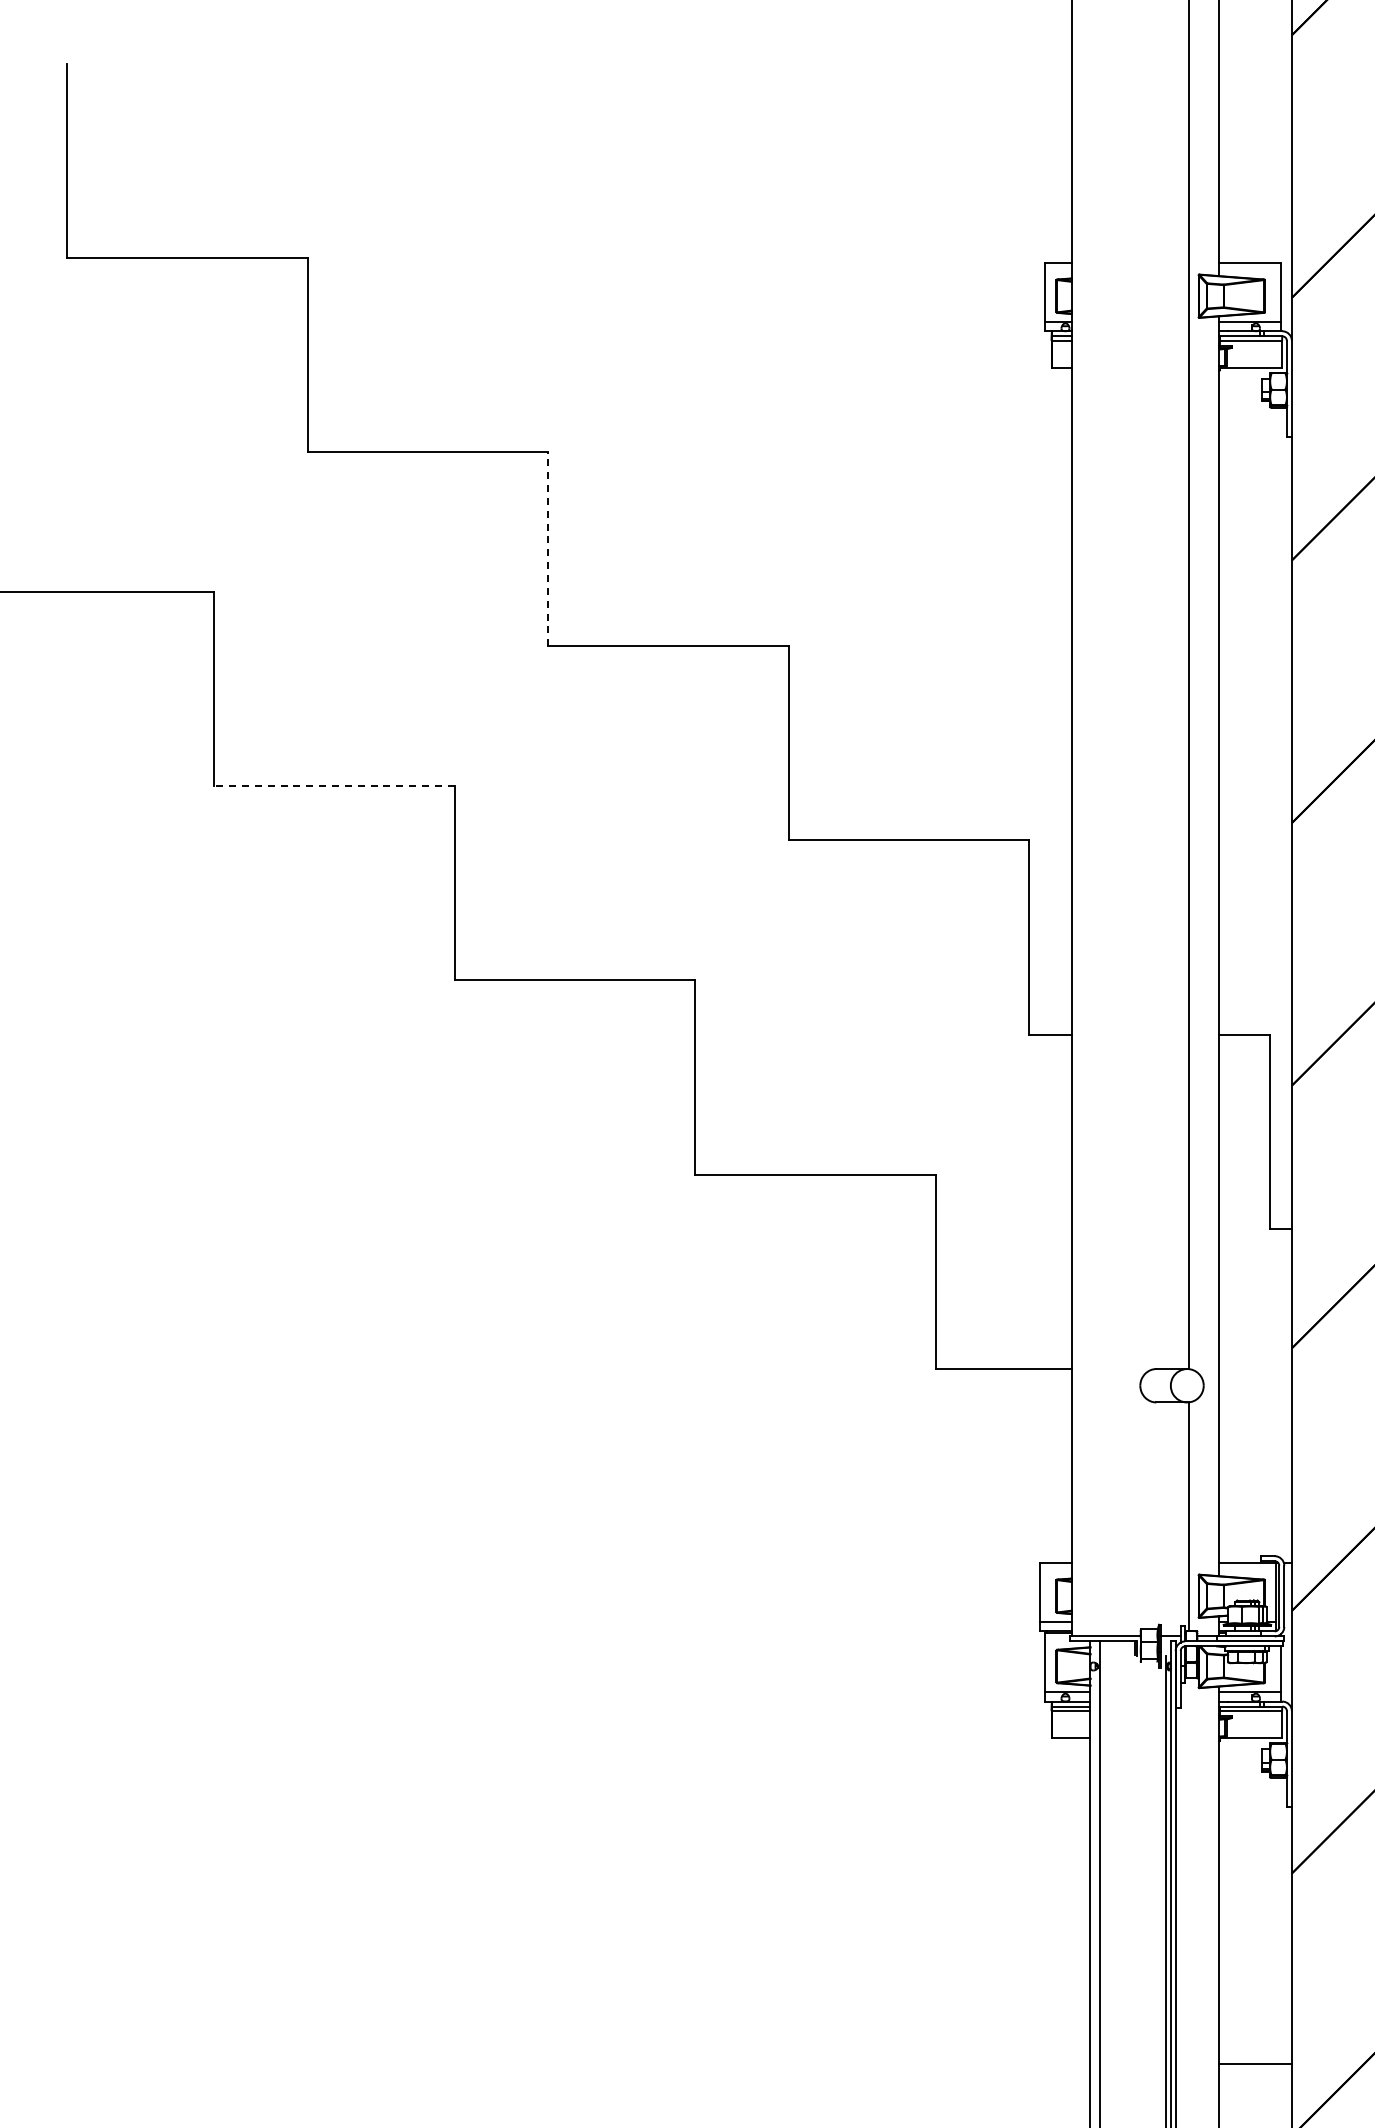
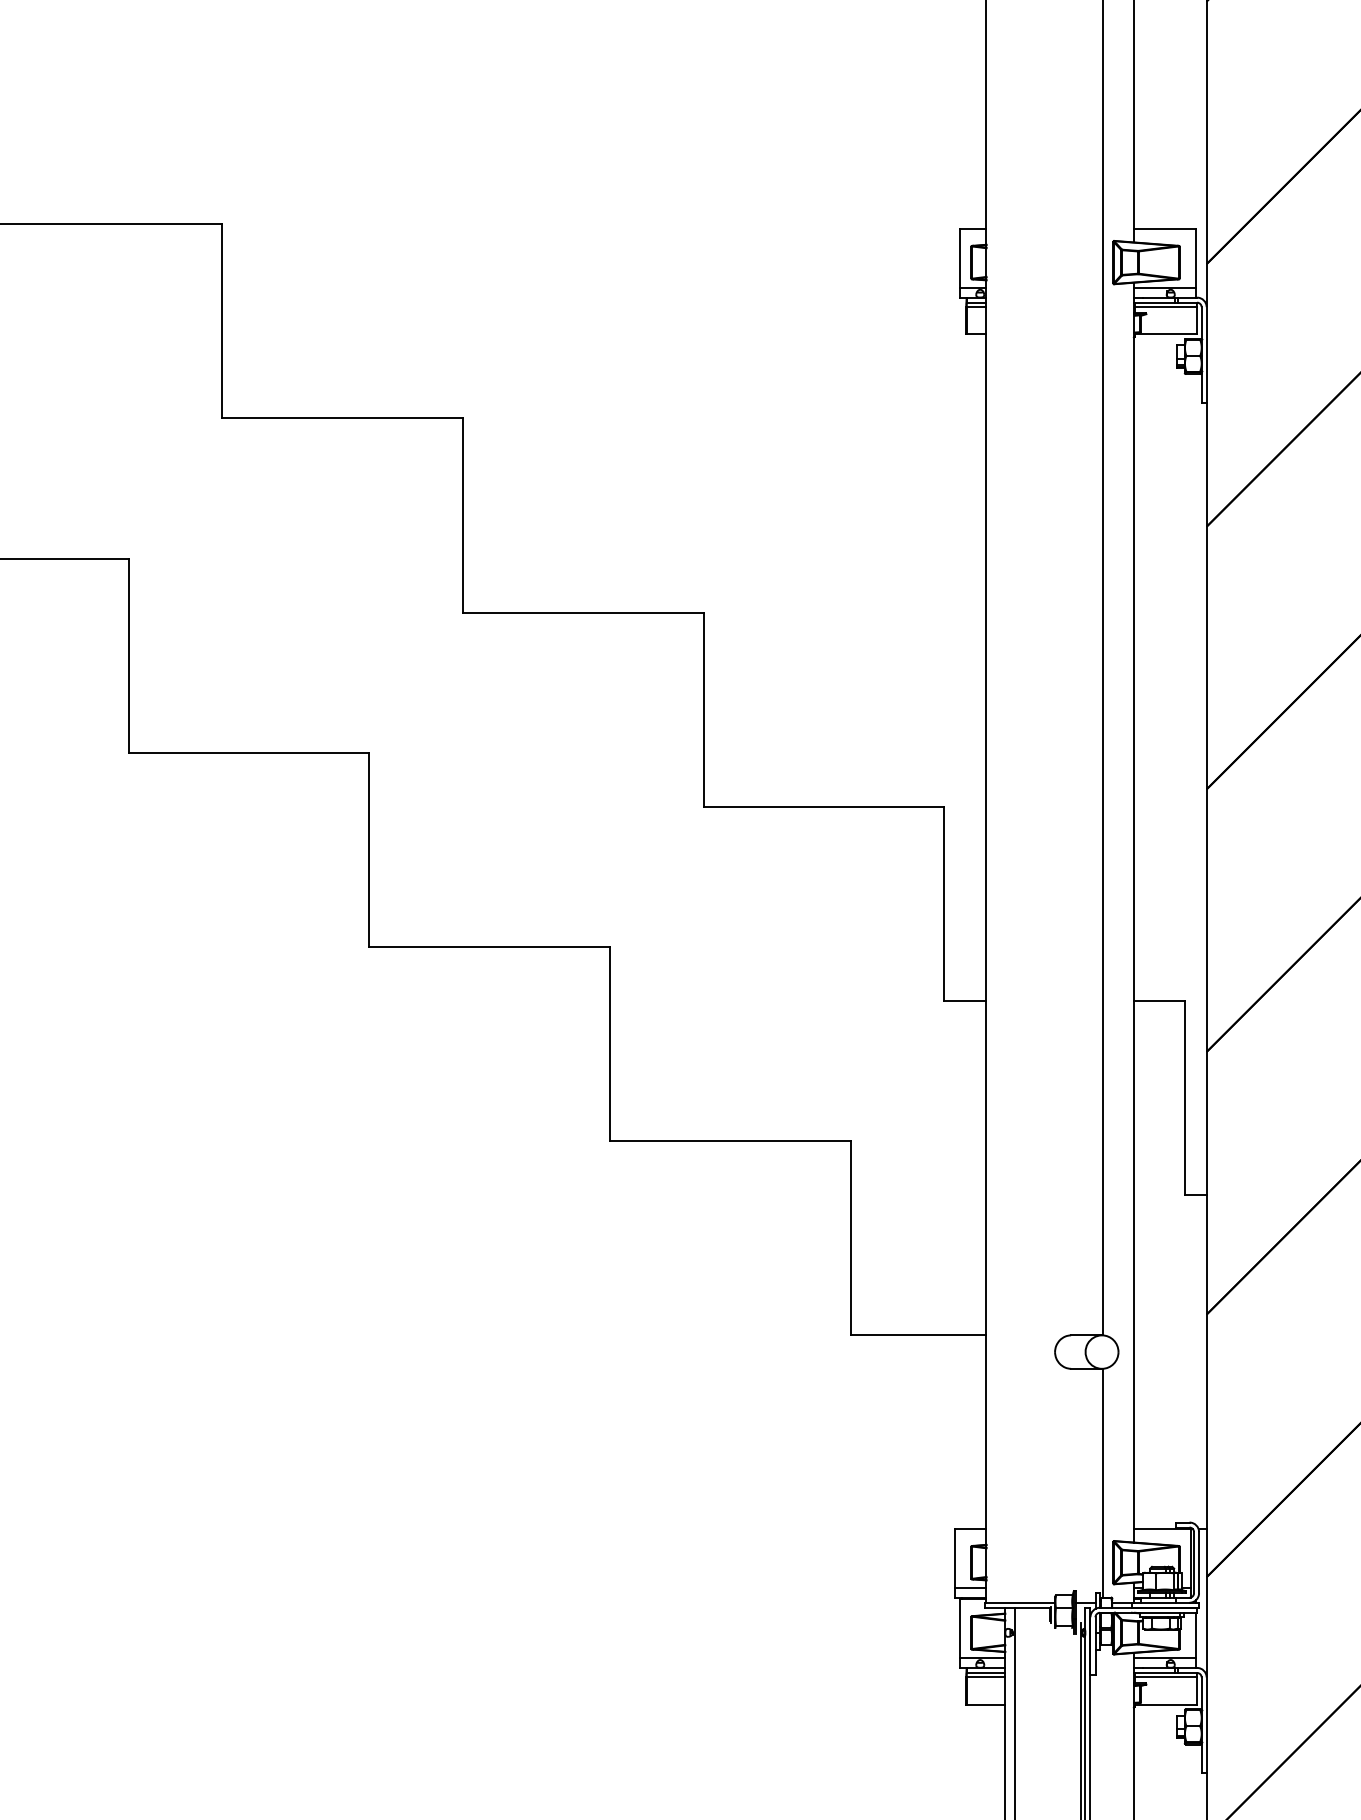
line: (548, 548) -> (463, 514), dashed -> solid
line: (333, 786) -> (248, 752), dashed -> solid

